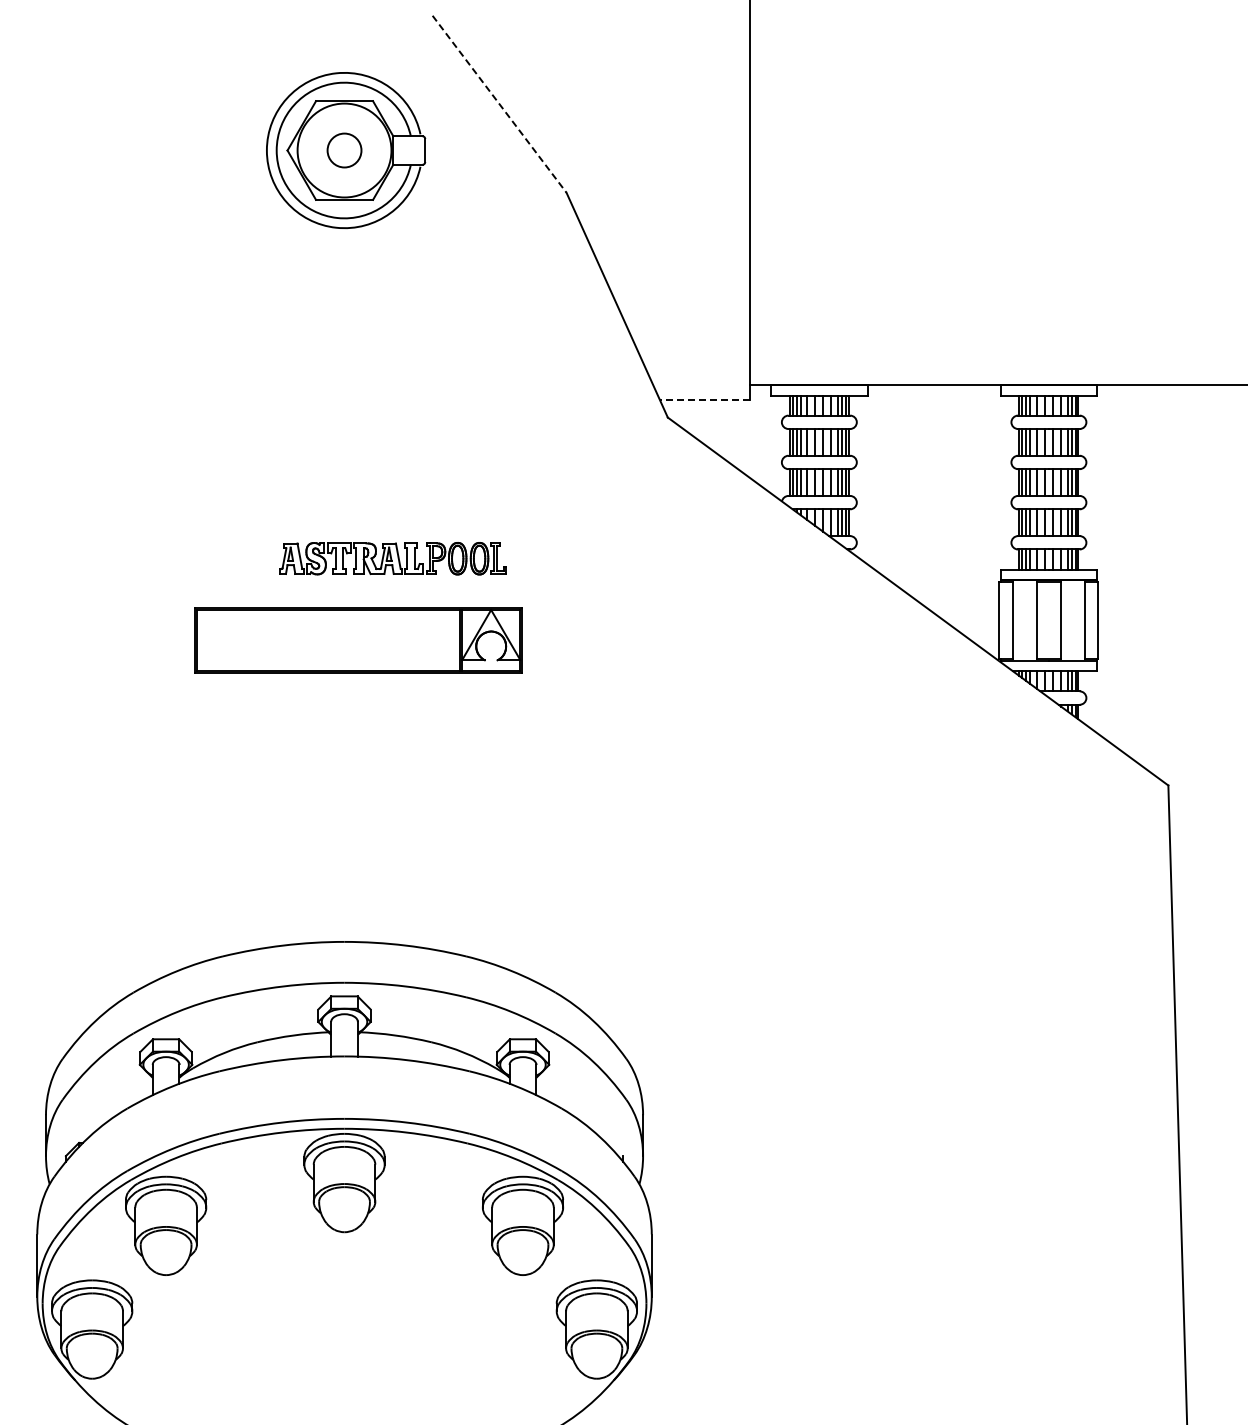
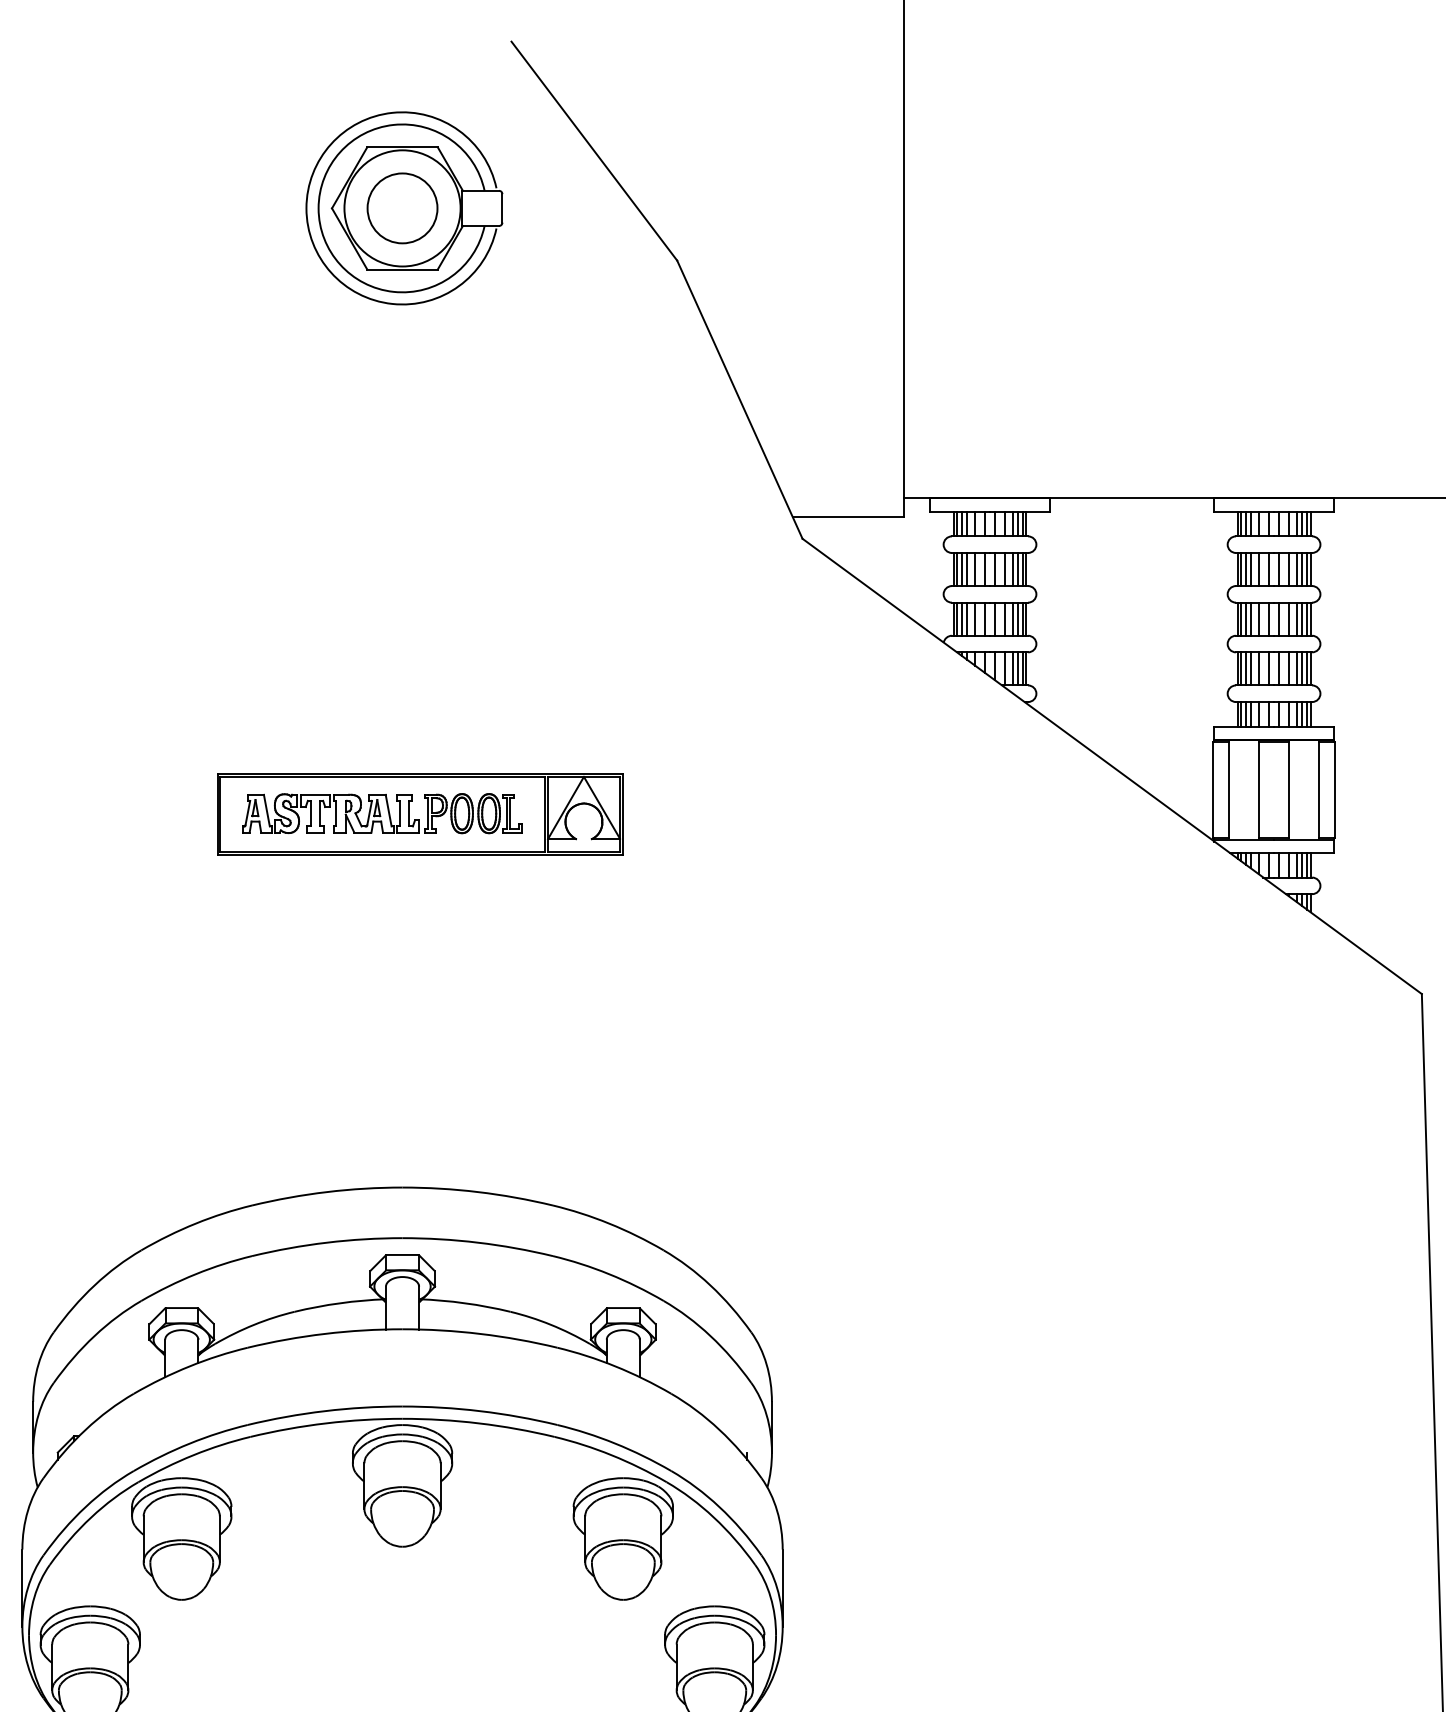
line: (499, 104) -> (594, 151), dashed -> solid
circle: (344, 150) -> (402, 208), size x1.67
line: (704, 400) -> (847, 517), dashed -> solid
part: (392, 558) -> (381, 813), moved

